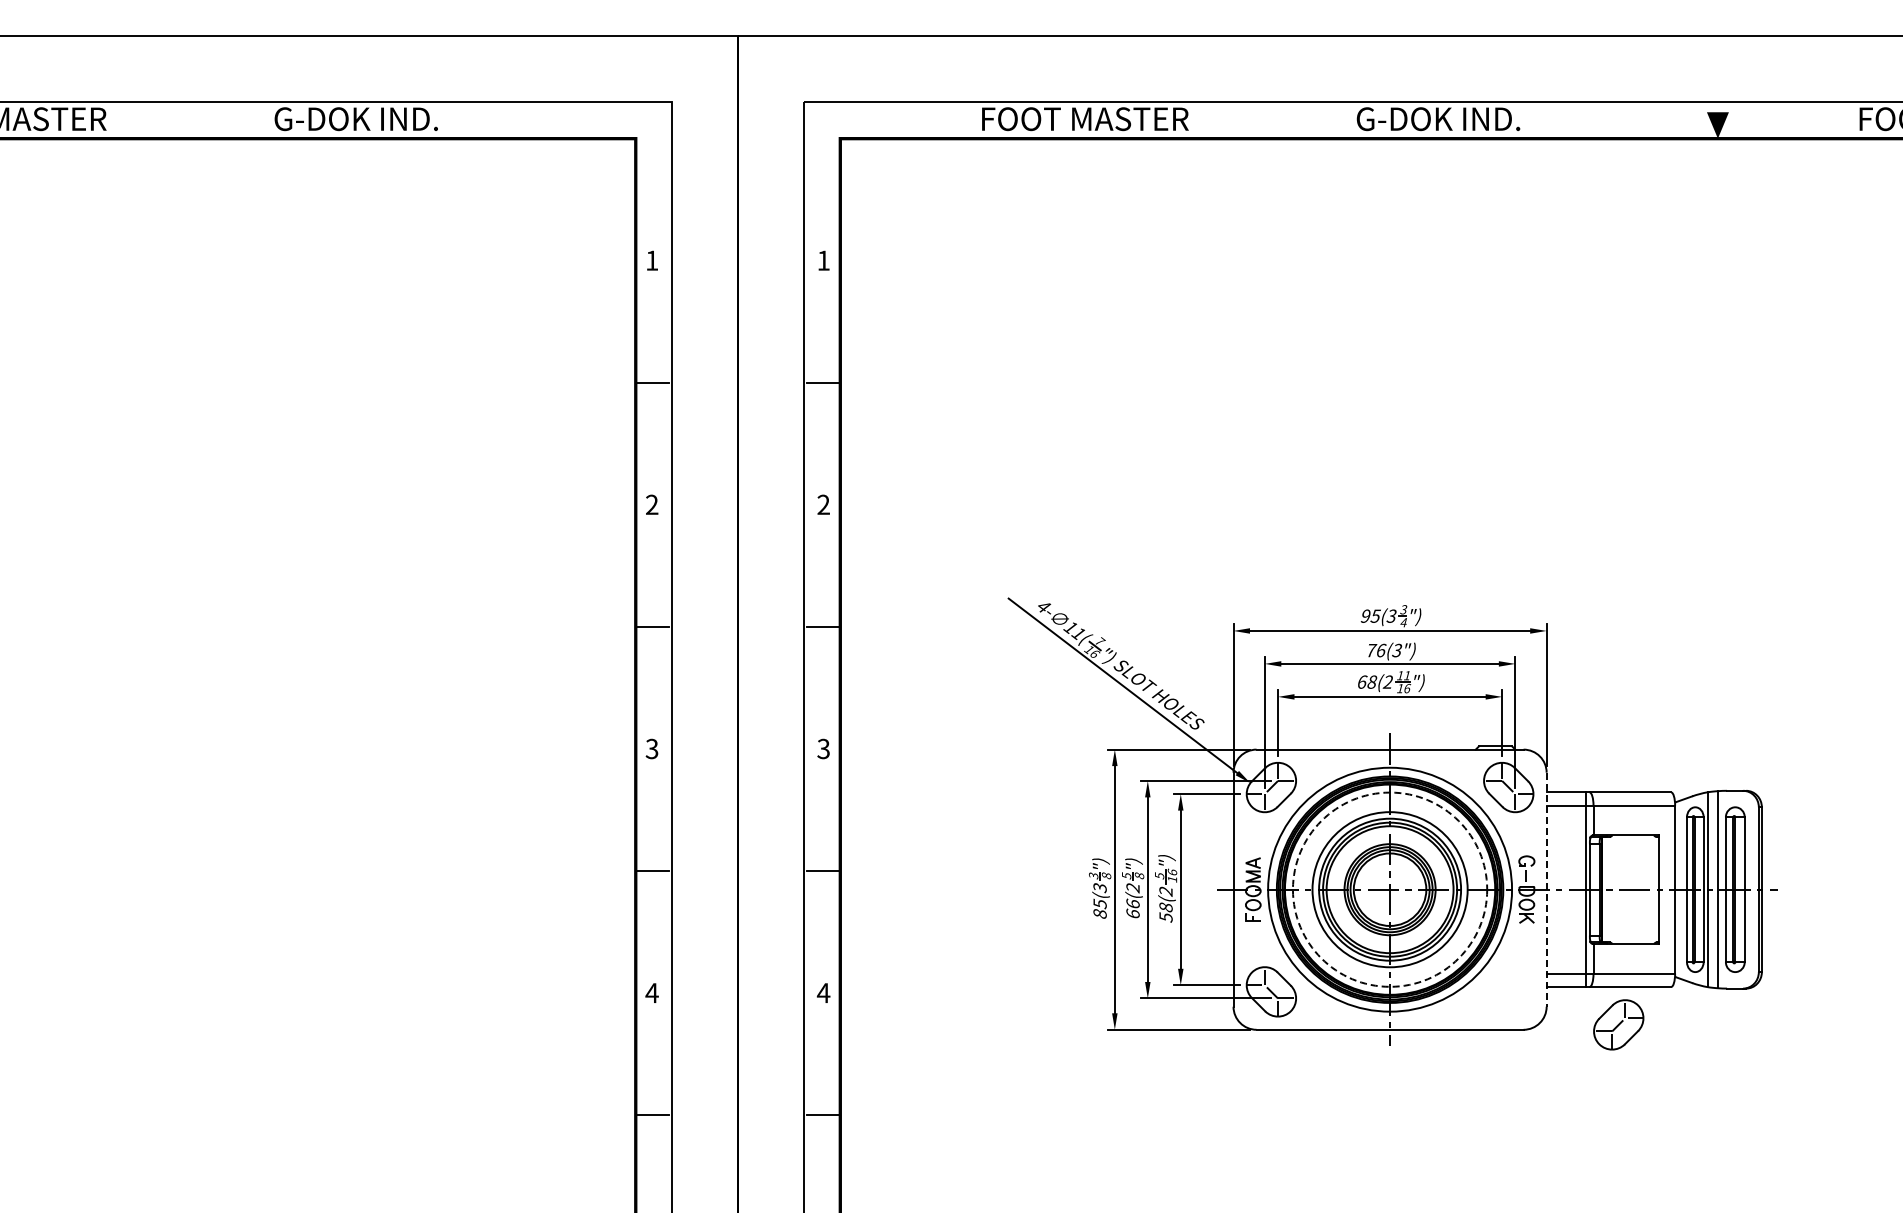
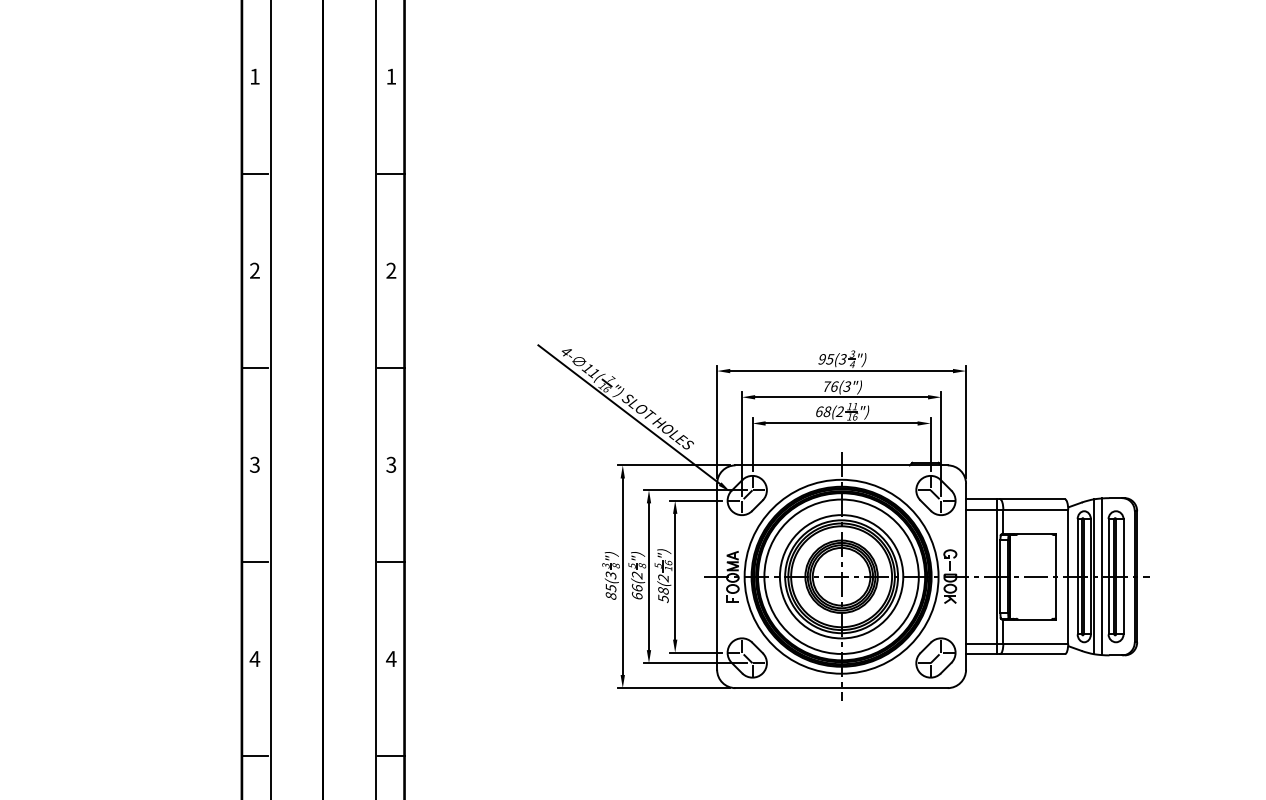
circle: (1389, 889) -> (841, 576), dashed -> solid
line: (1546, 890) -> (965, 577), dashed -> solid
part: (1618, 1024) -> (935, 657), moved

